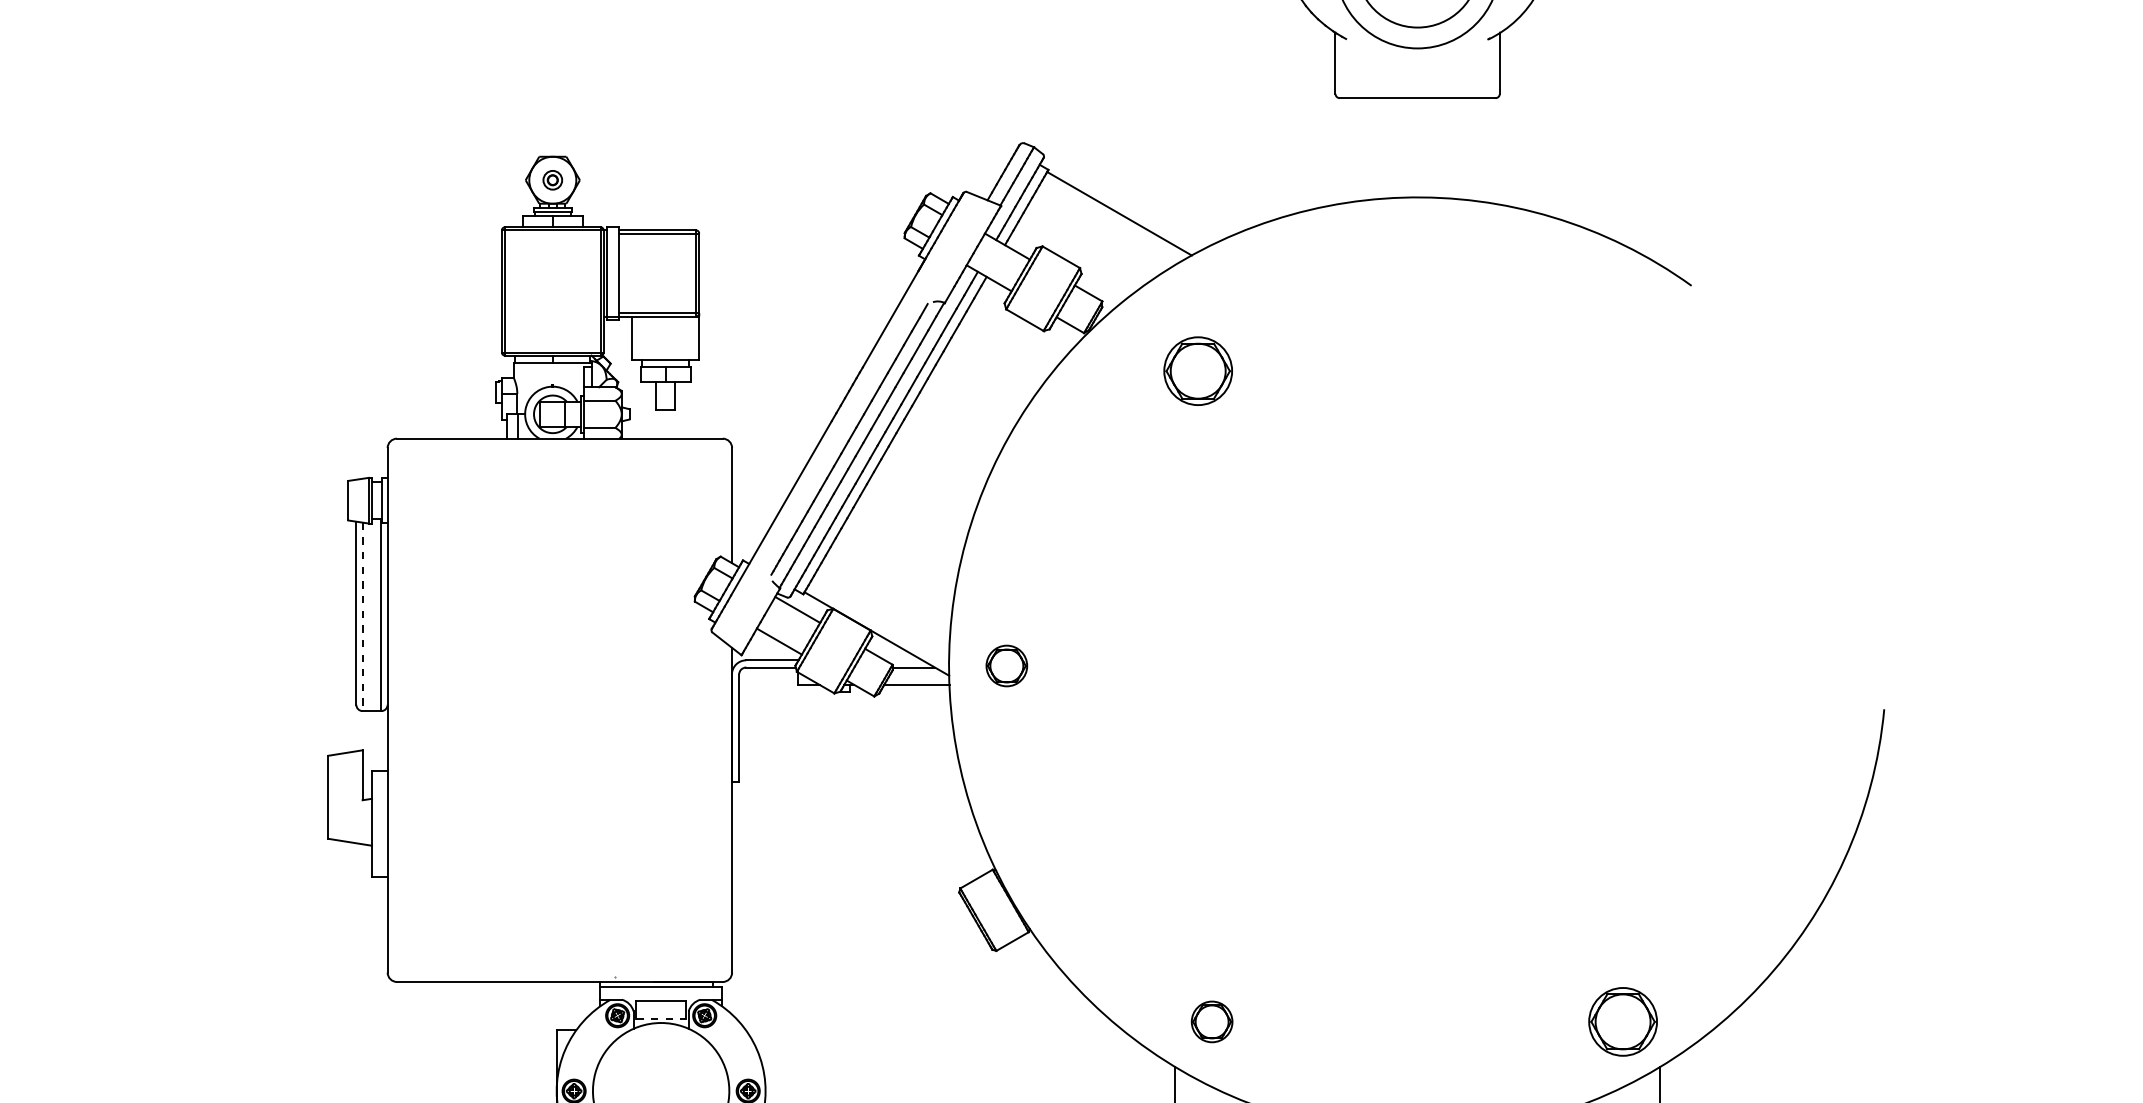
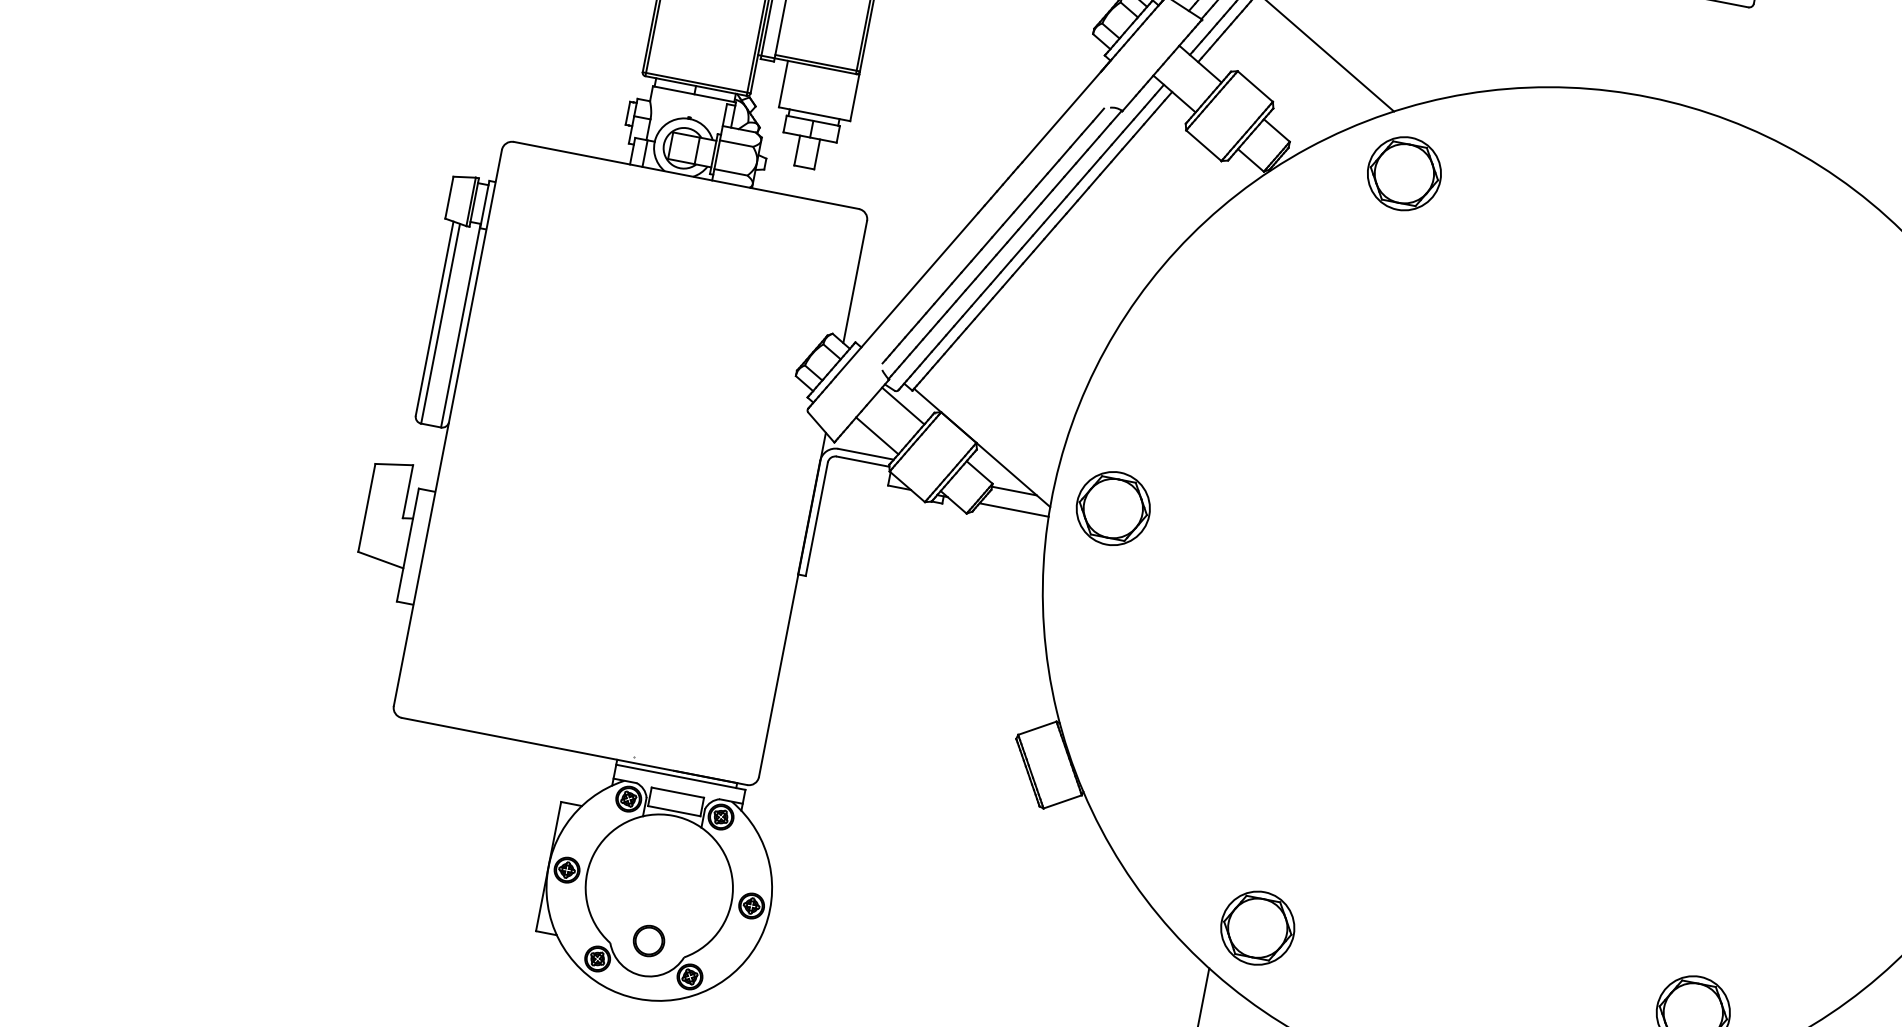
part: (1197, 370) -> (1403, 172), moved
line: (362, 617) -> (440, 324), dashed -> solid
part: (1006, 665) -> (1113, 508), size x1.67
line: (661, 1018) -> (674, 811), dashed -> solid
part: (1211, 1021) -> (1257, 927), size x1.67

